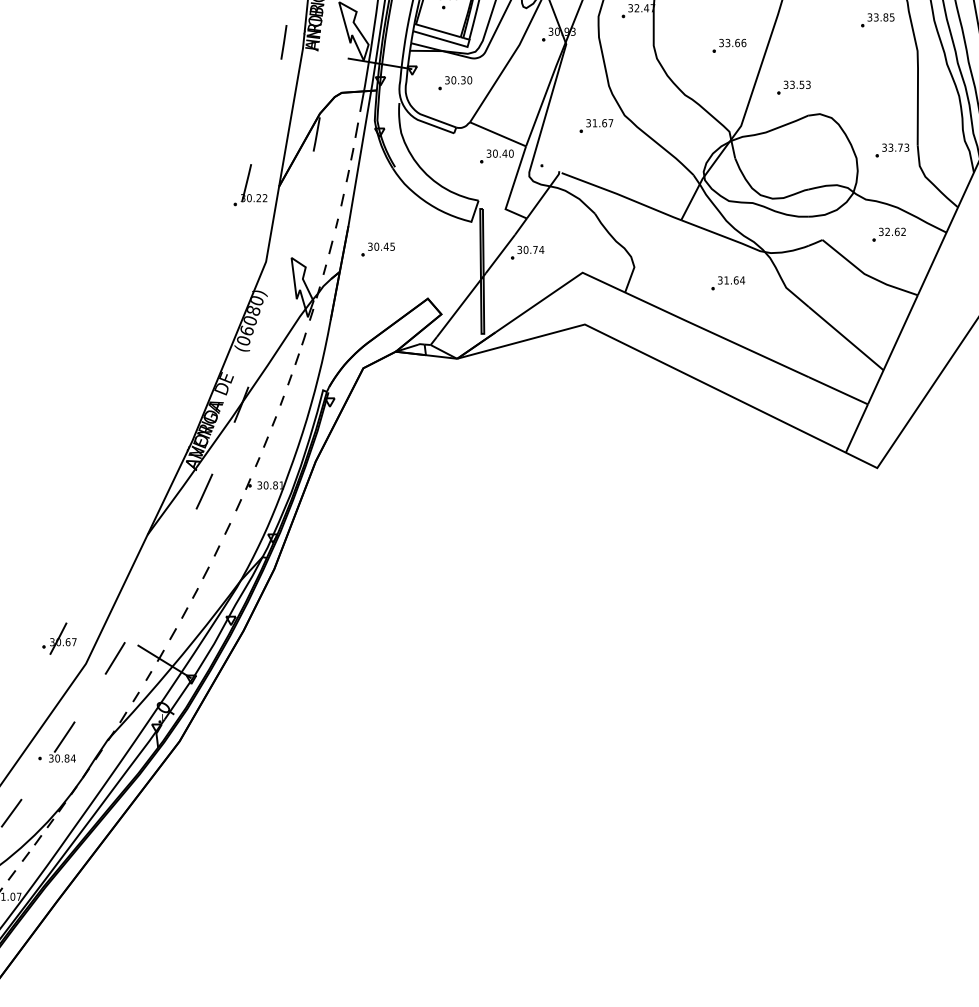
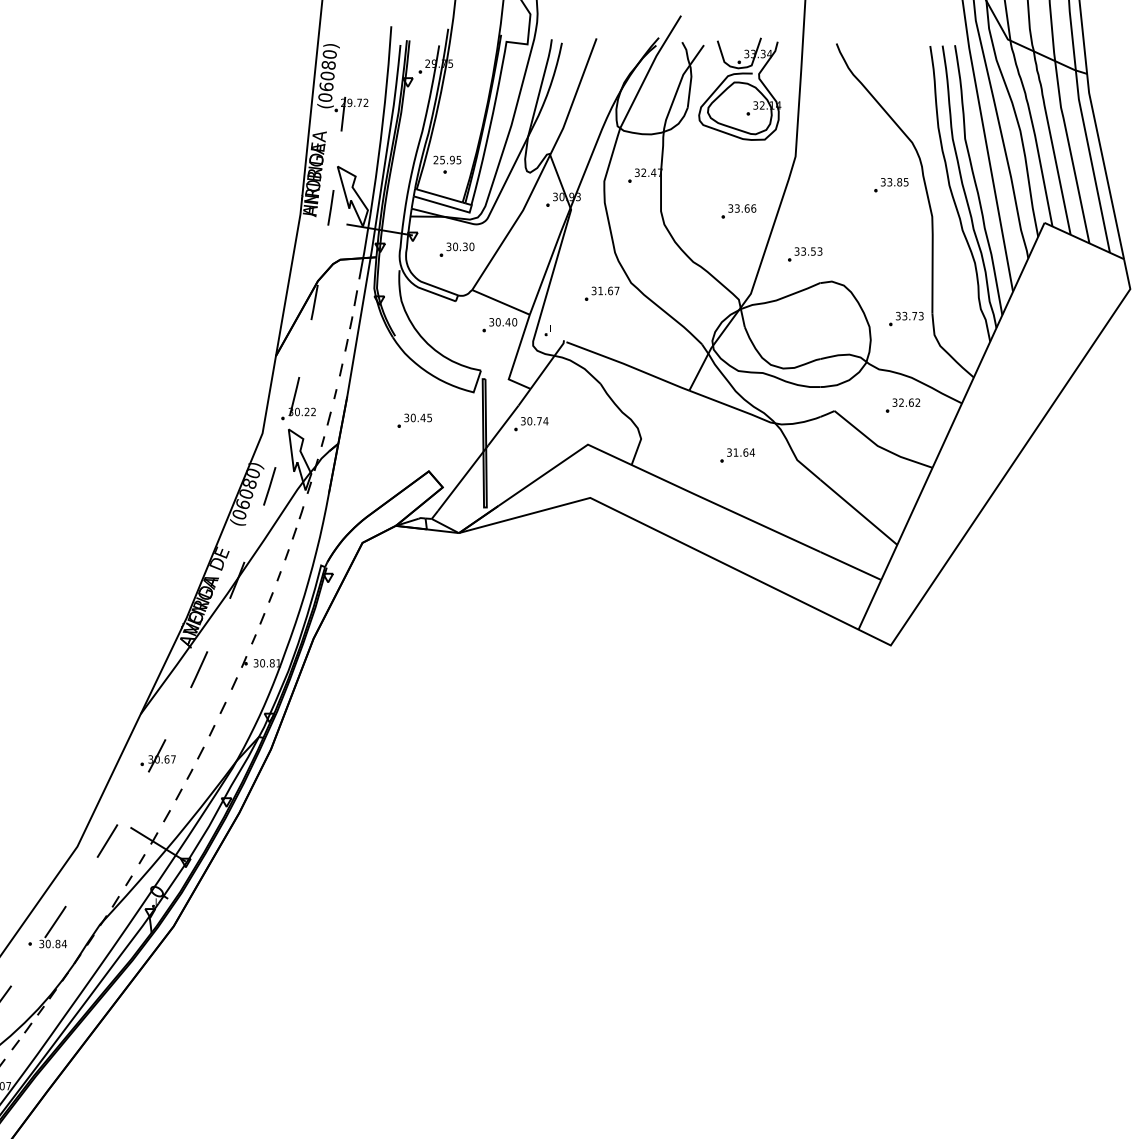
line: (283, 42) -> (330, 207), moved
part: (250, 185) -> (298, 398), moved
part: (377, 249) -> (414, 420), moved
line: (272, 313) -> (269, 486), added
part: (58, 638) -> (157, 755), moved

